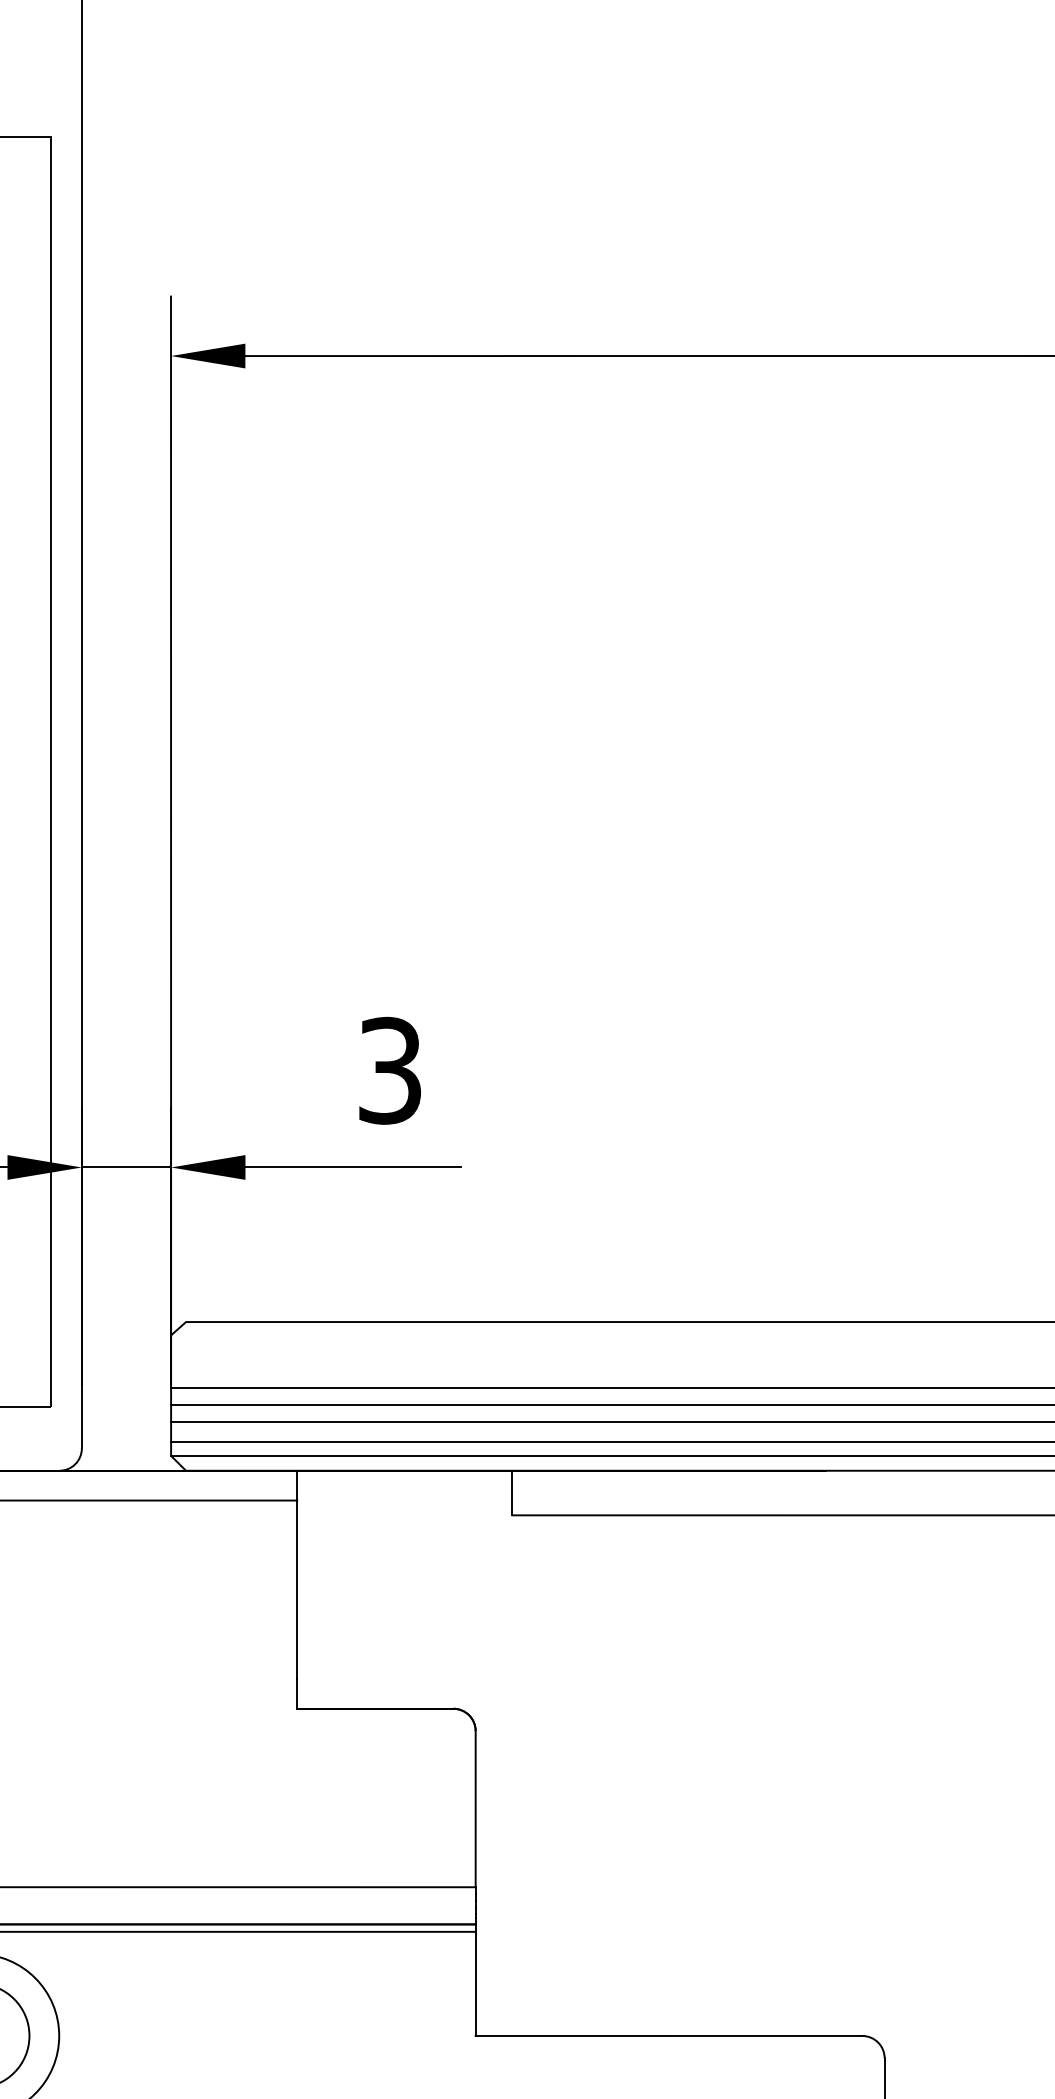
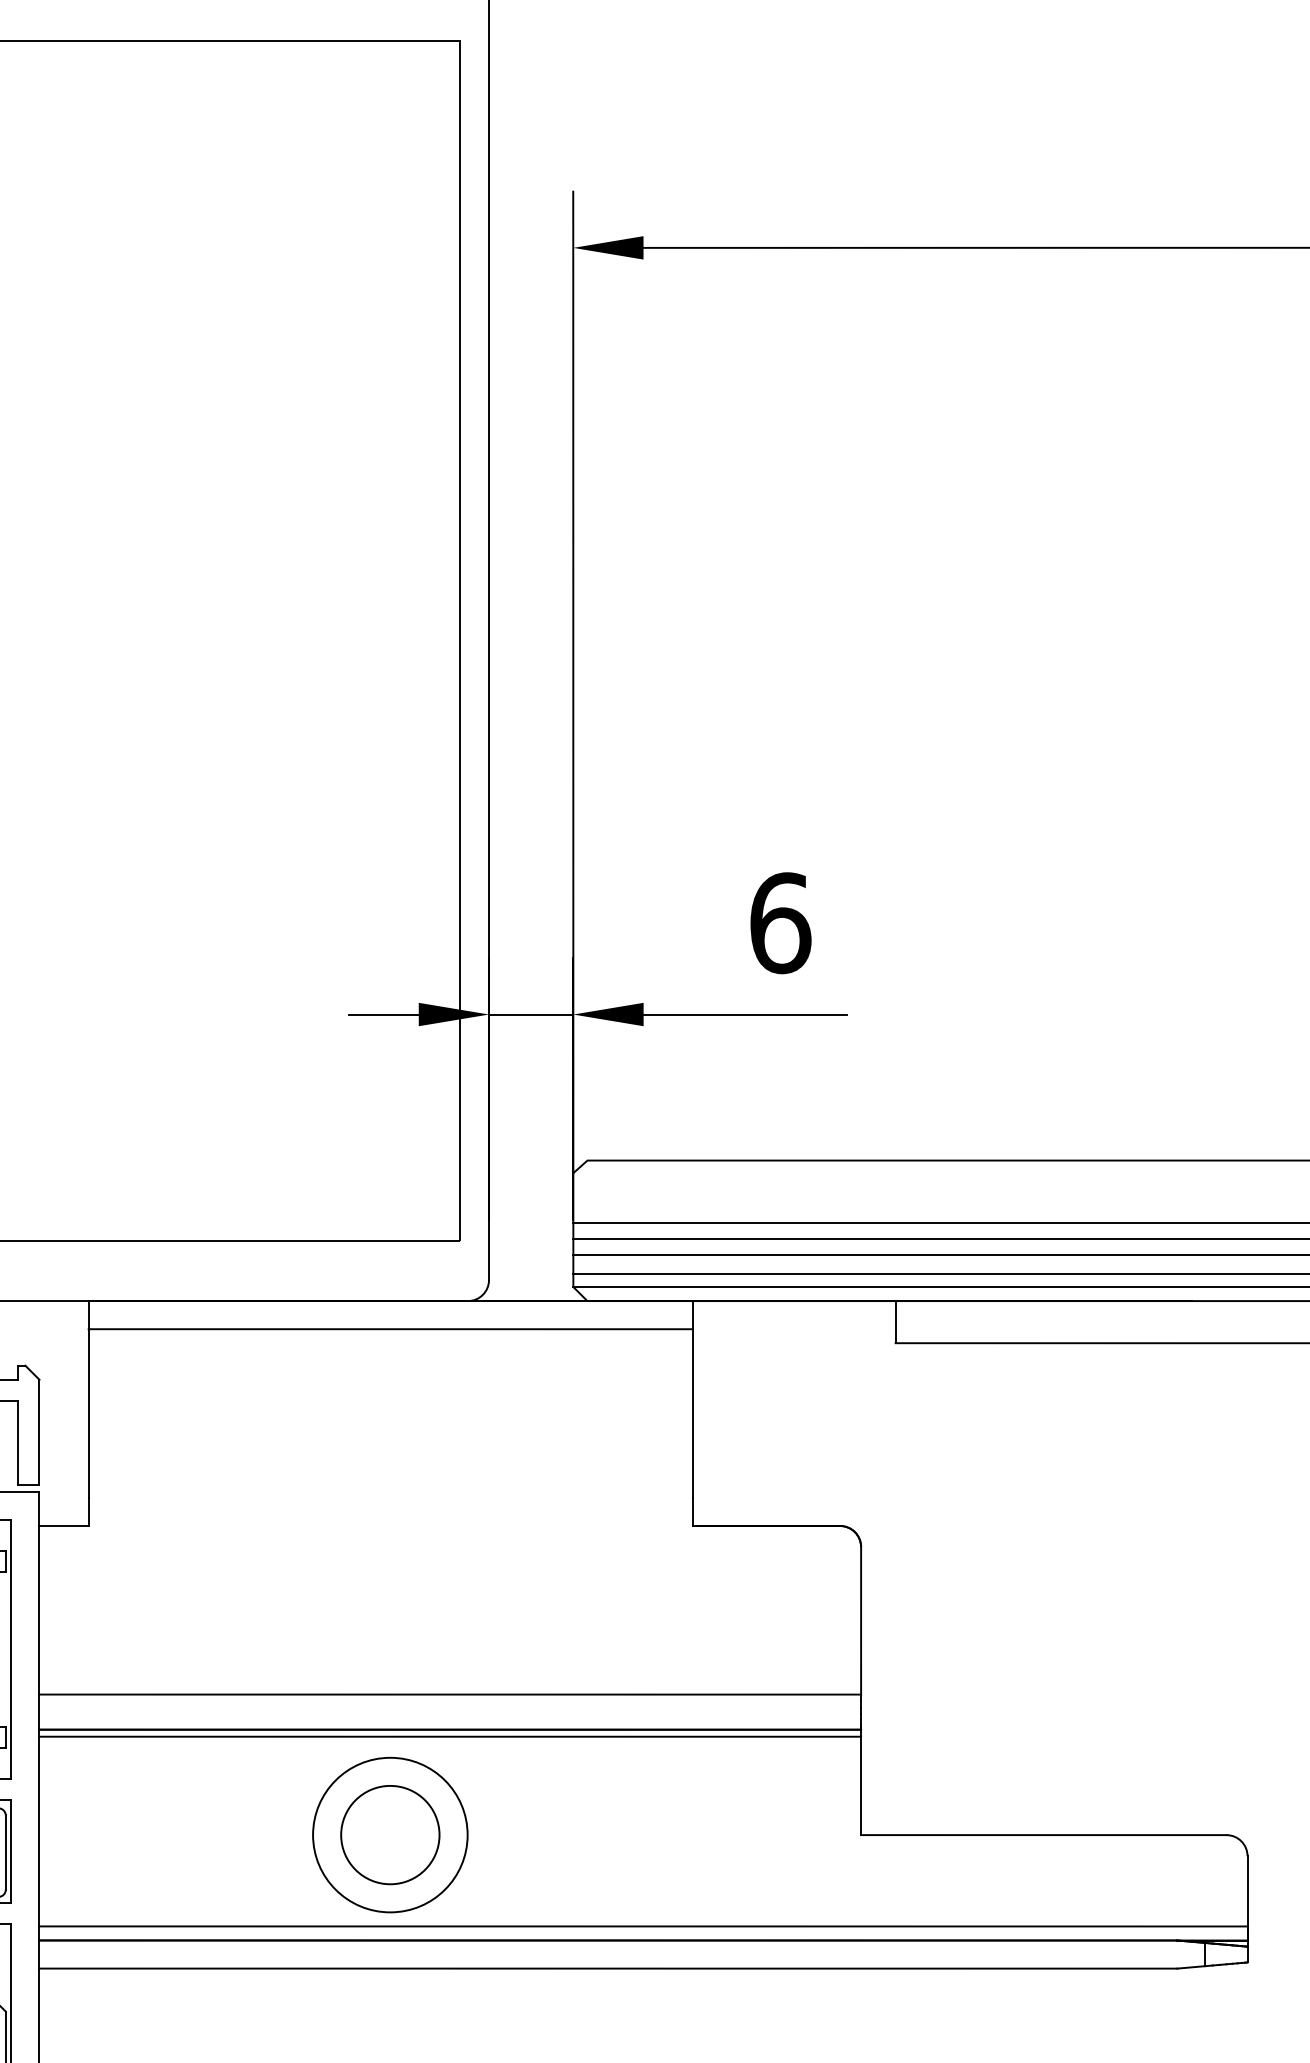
text: (390, 1071) -> (780, 923), 3 -> 6

